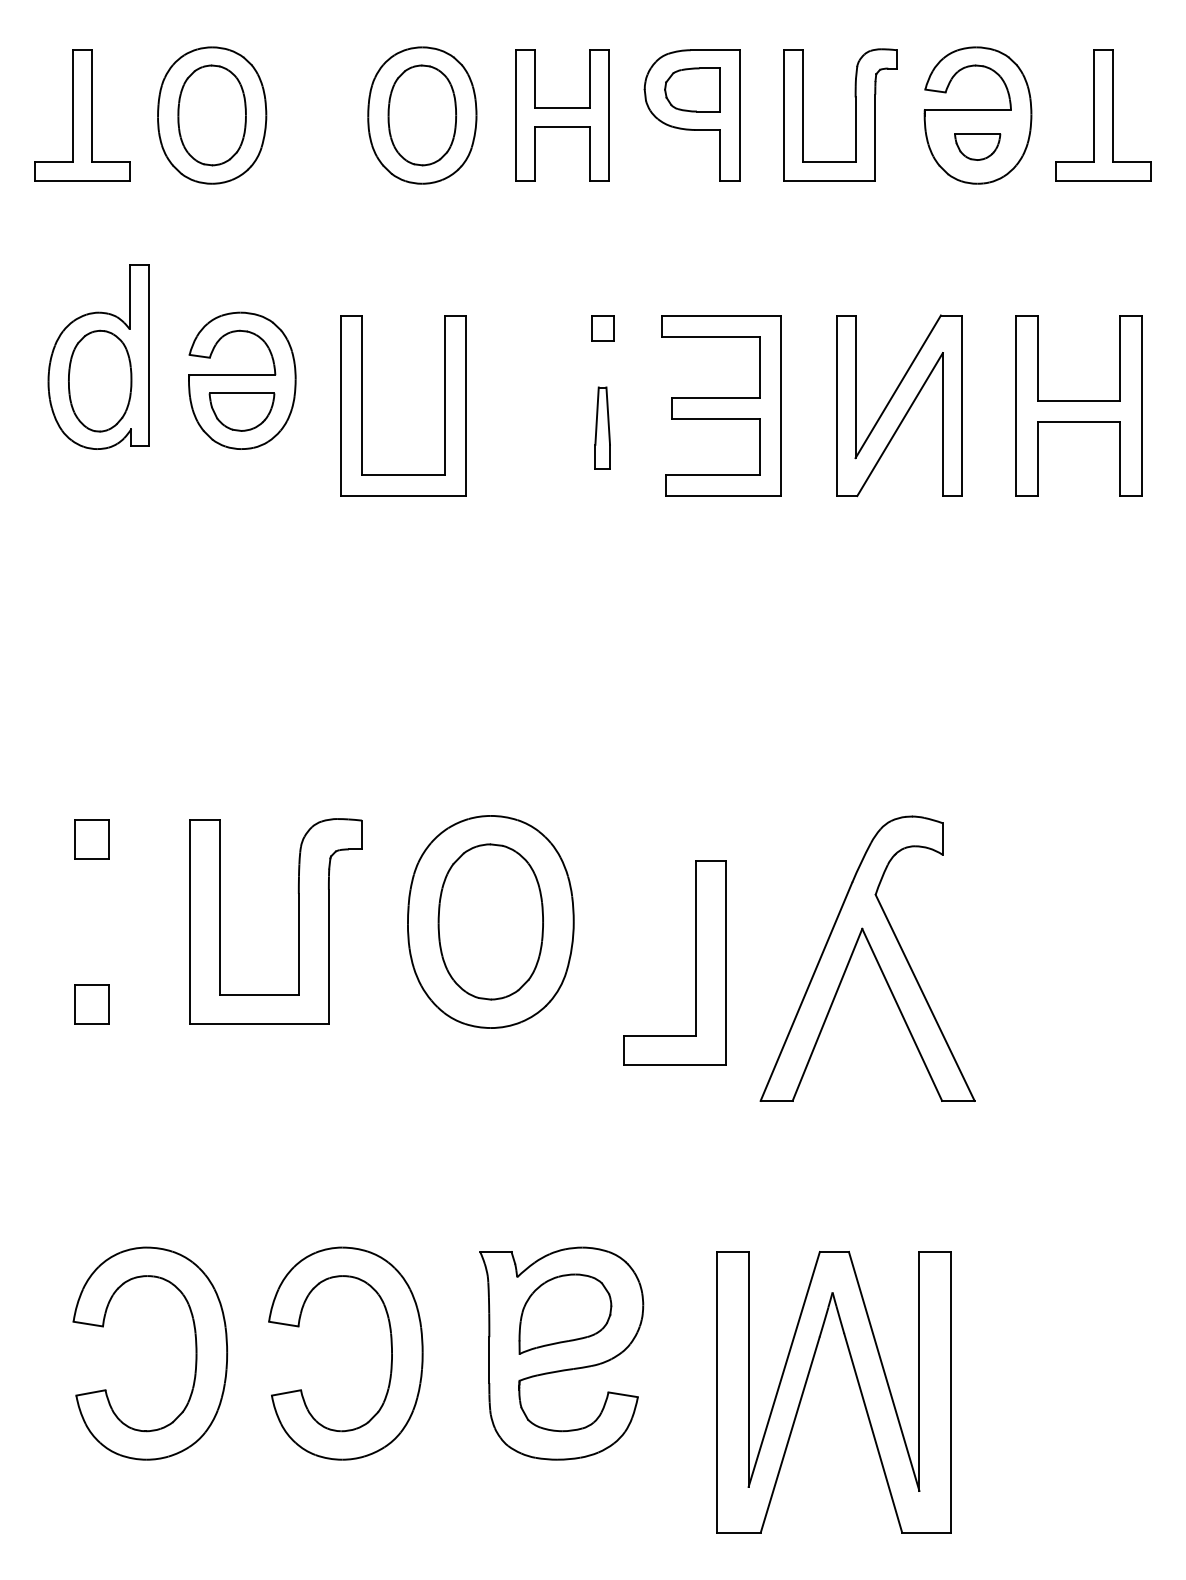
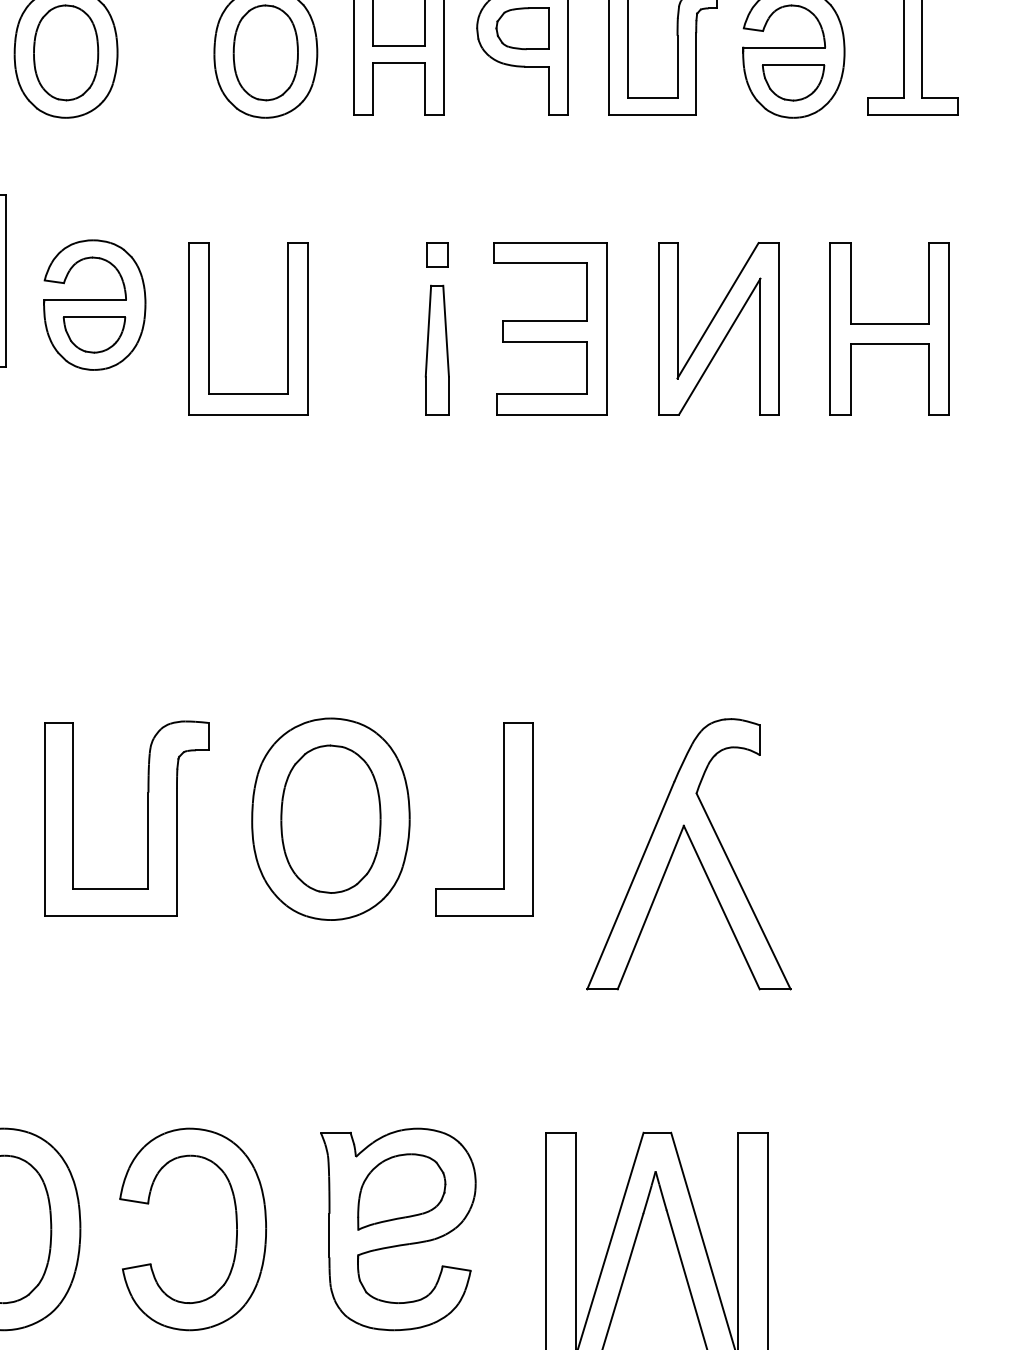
part: (977, 146) -> (793, 82), size x1.43
part: (602, 427) -> (437, 349), size x1.67
part: (695, 962) -> (503, 818), moved

